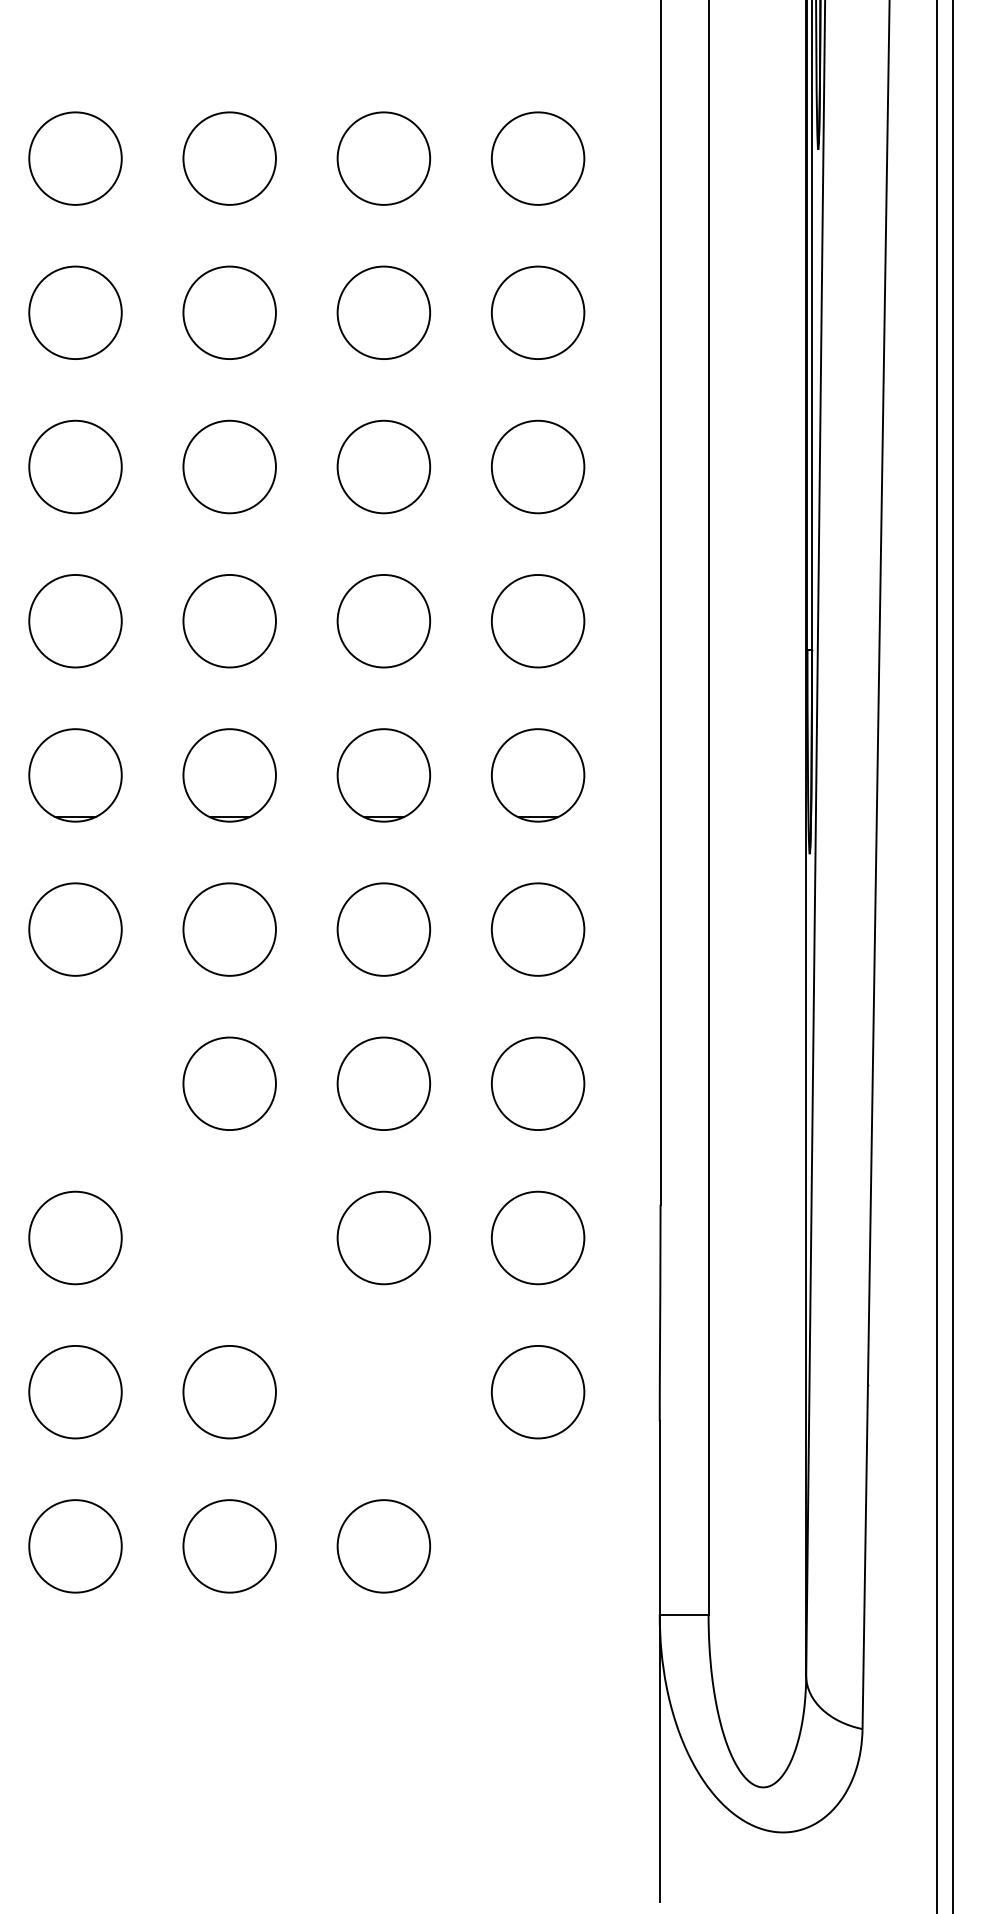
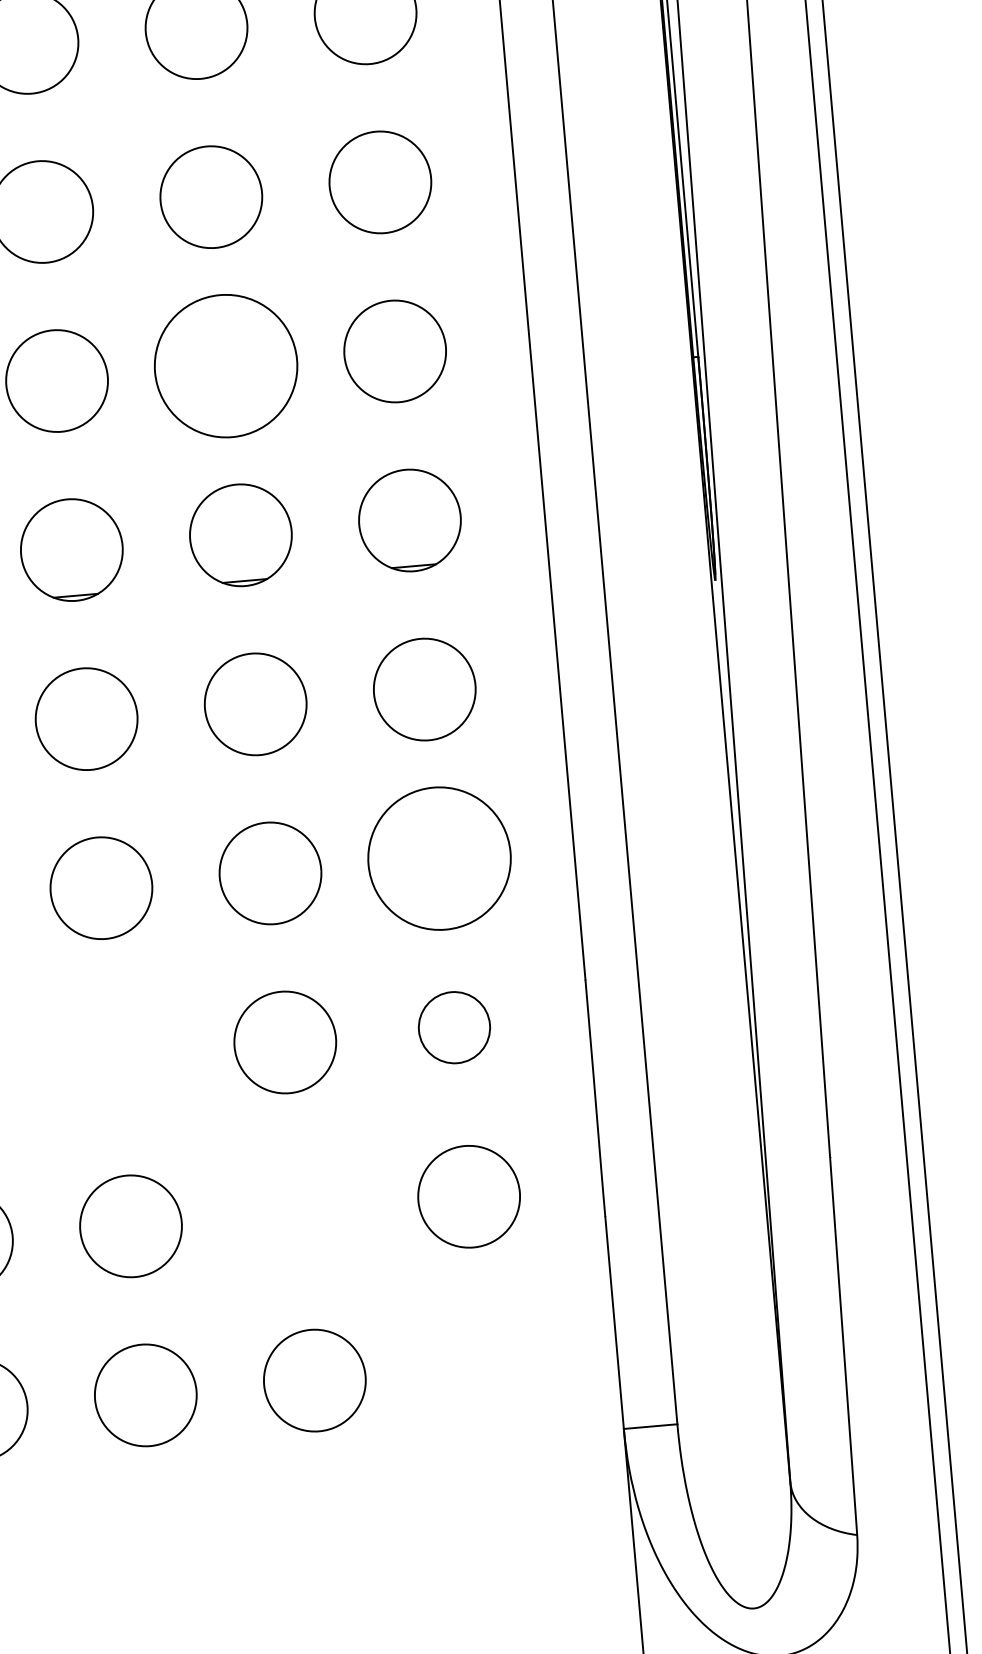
circle: (383, 621) -> (225, 366), size x1.4
circle: (537, 1083) -> (438, 858), size x1.4
circle: (538, 1237) -> (454, 1027), size x0.7

